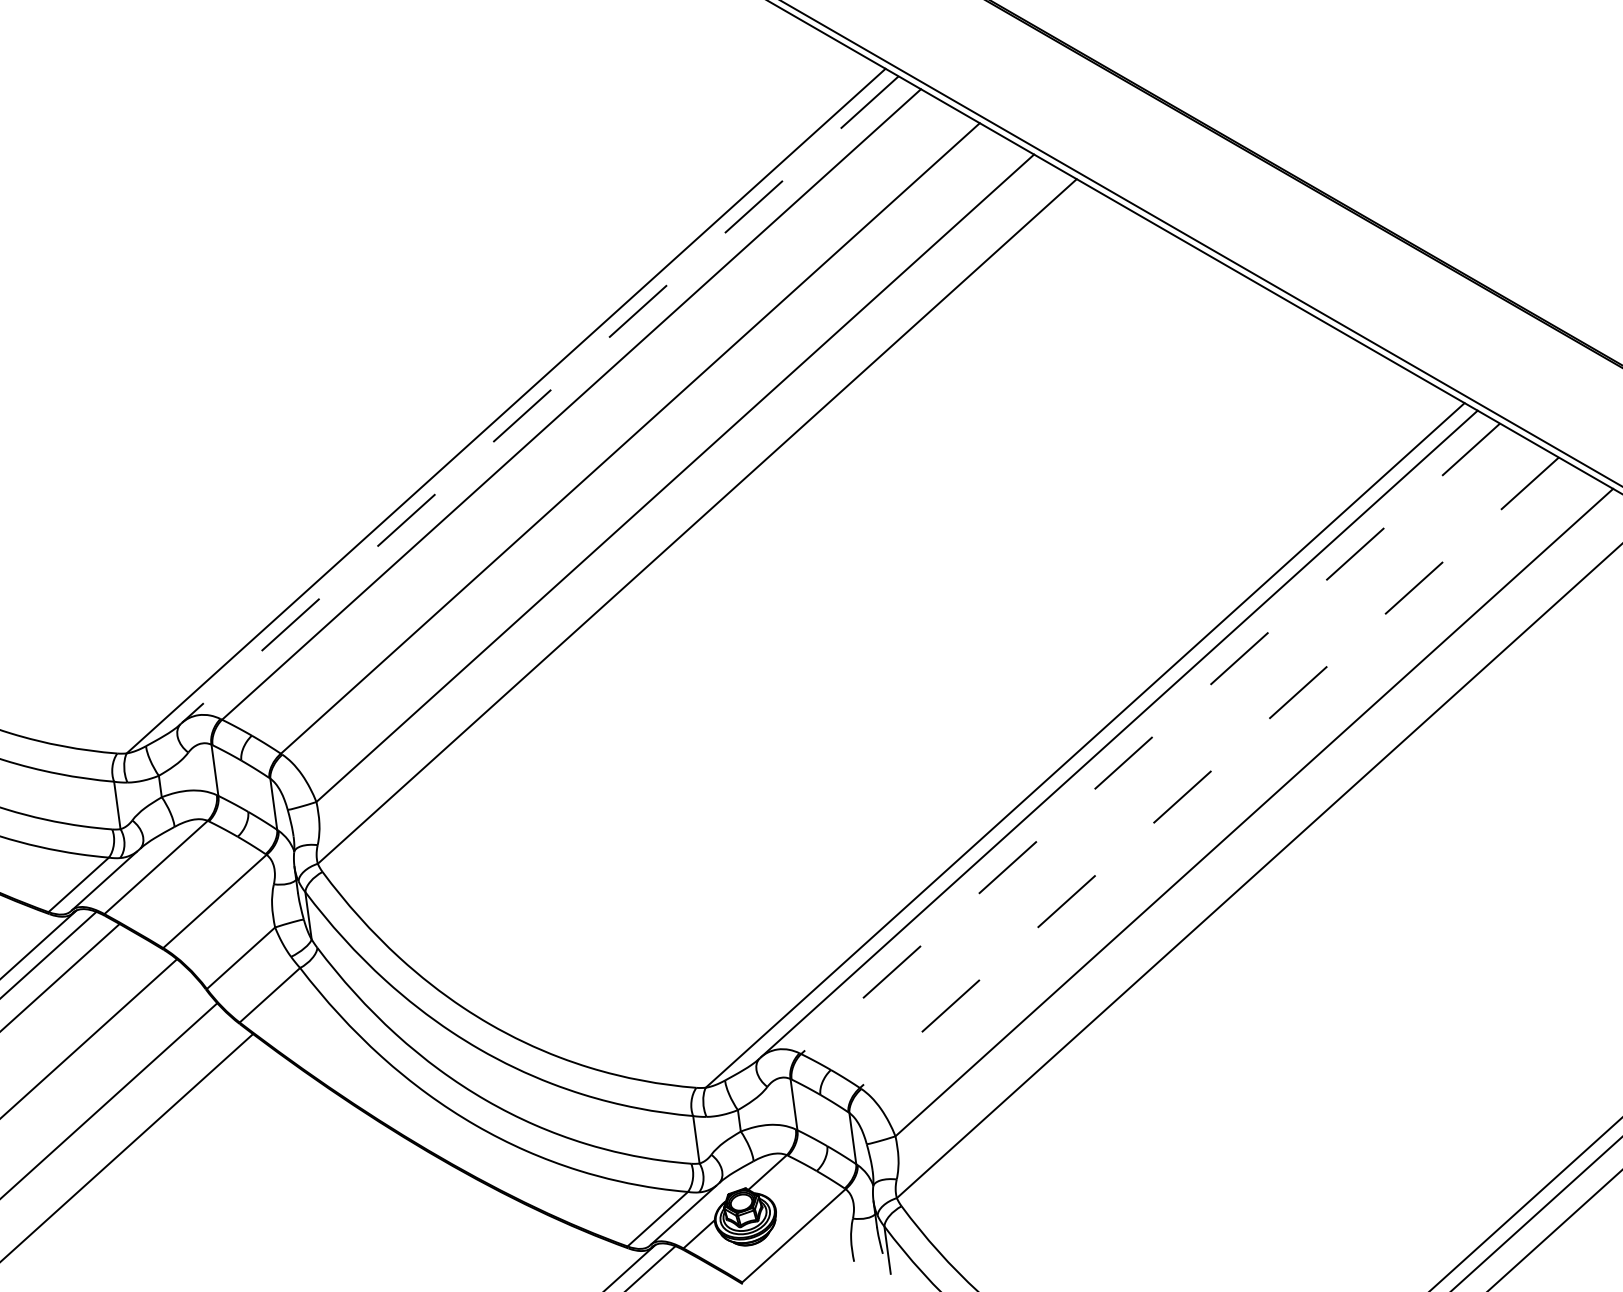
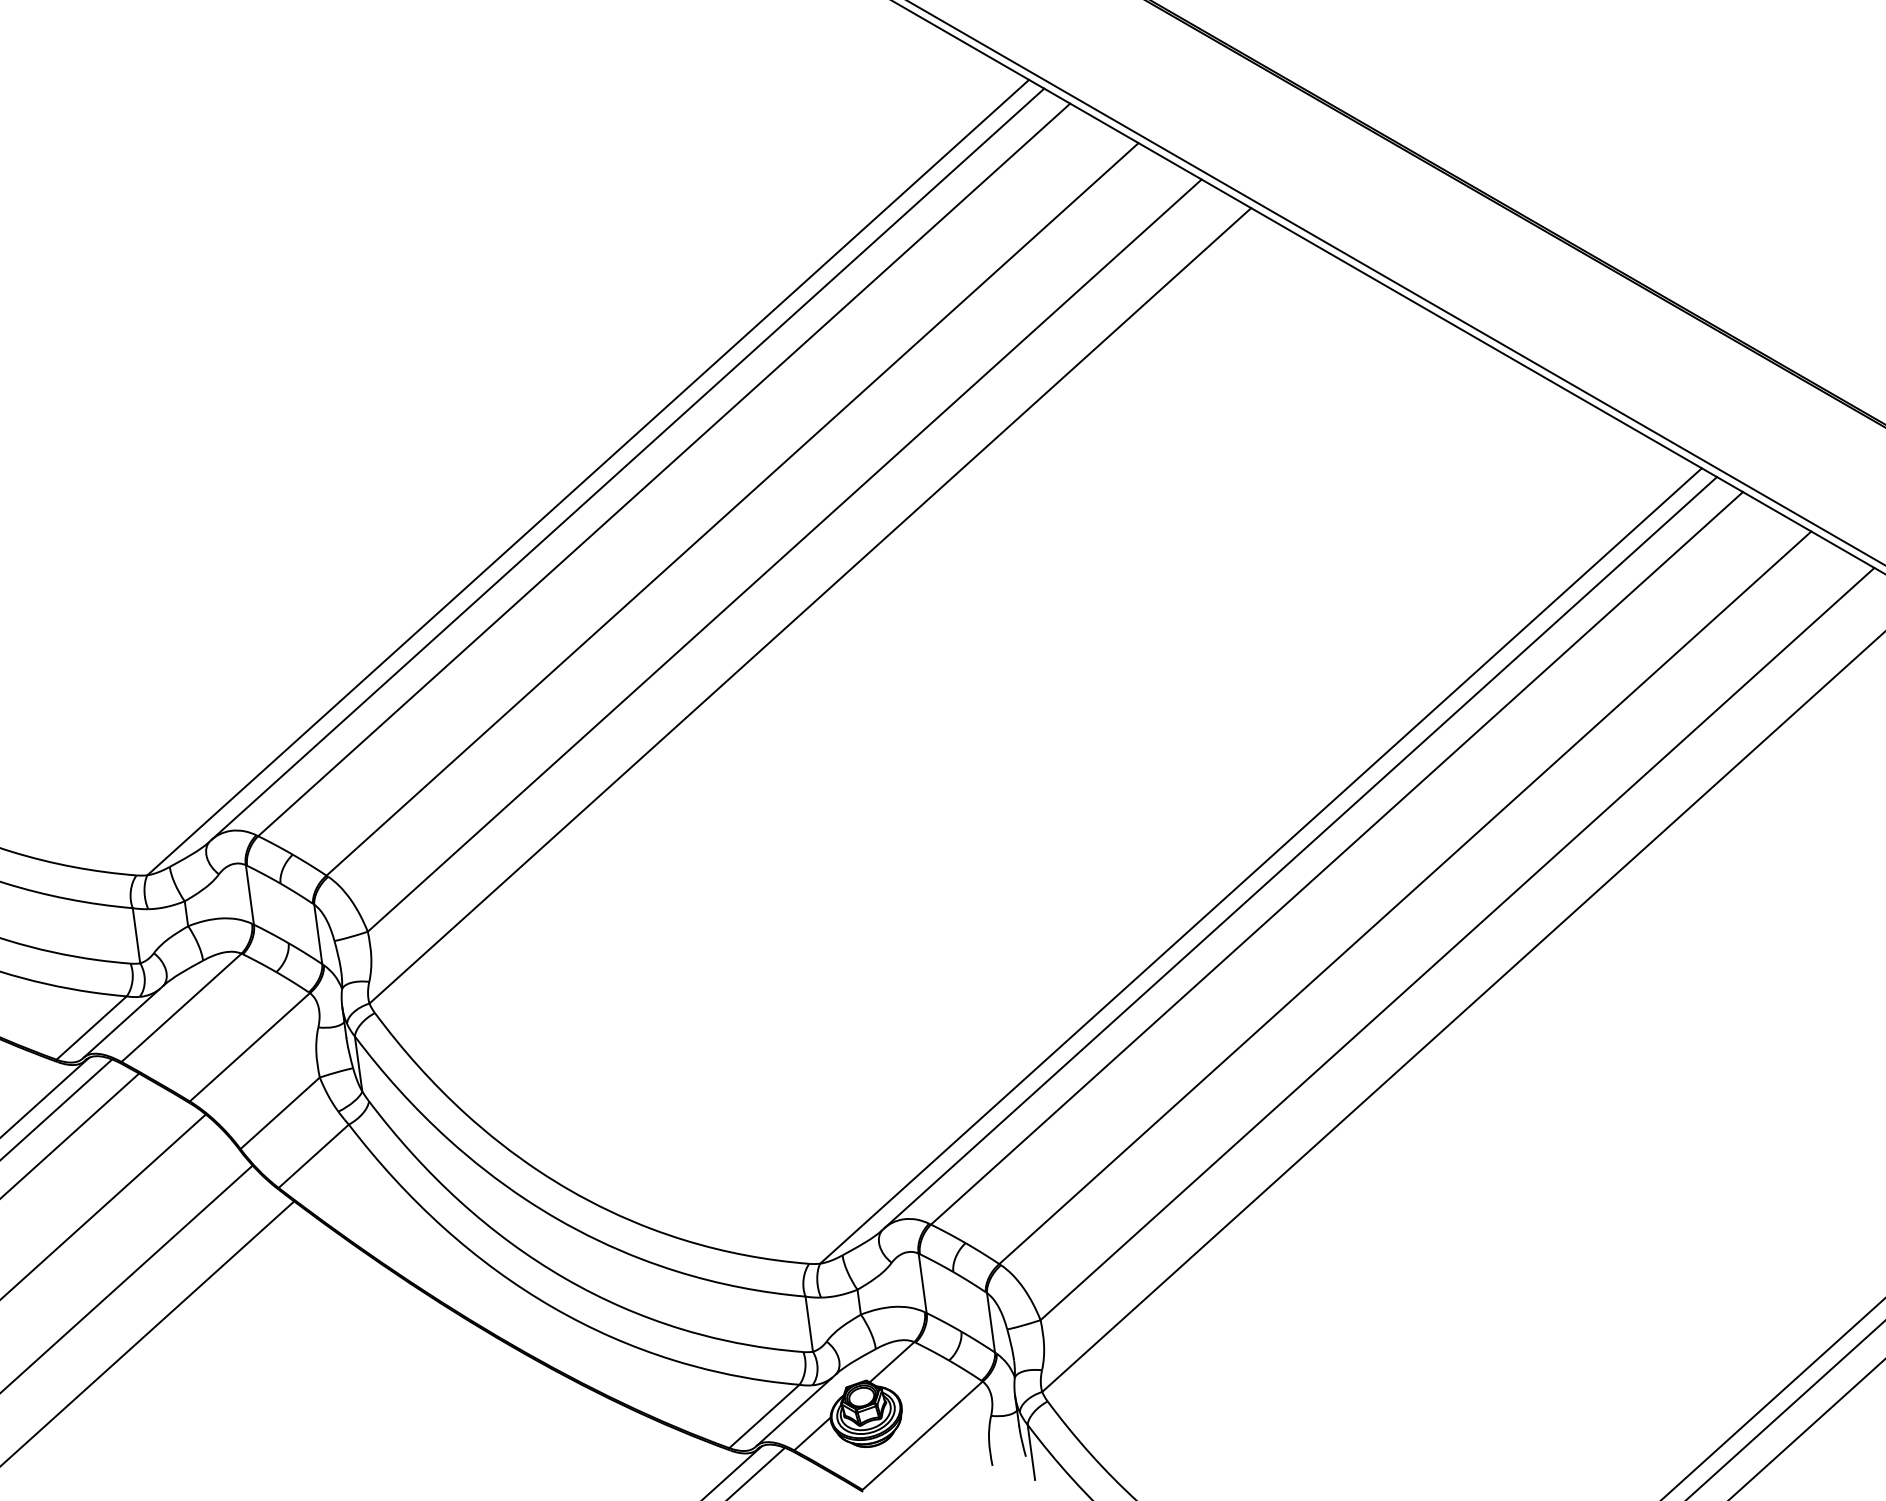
line: (539, 399) -> (627, 464), dashed -> solid
line: (1150, 738) -> (1336, 858), dashed -> solid
line: (1209, 772) -> (1405, 897), dashed -> solid

